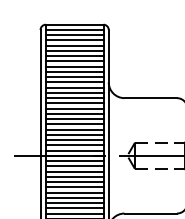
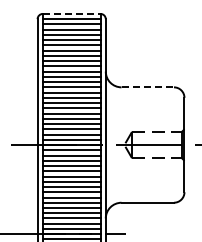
line: (74, 24) -> (71, 13), solid -> dashed
line: (151, 98) -> (148, 87), solid -> dashed

